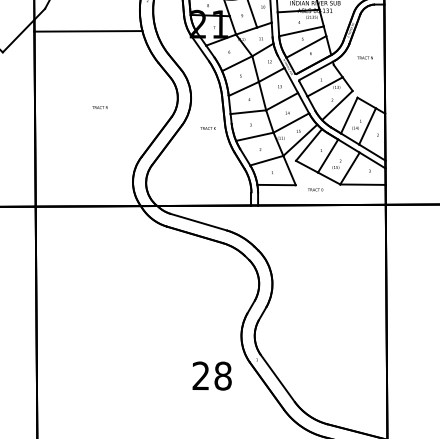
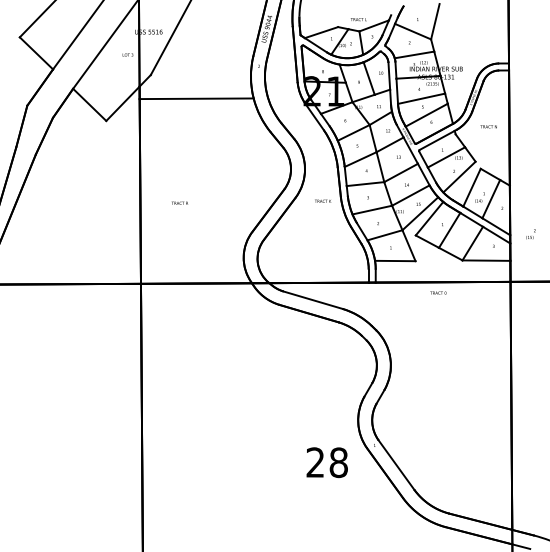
text: (99, 106) -> (179, 202), moved
text: (336, 164) -> (530, 234), moved
text: (315, 189) -> (438, 292), moved

